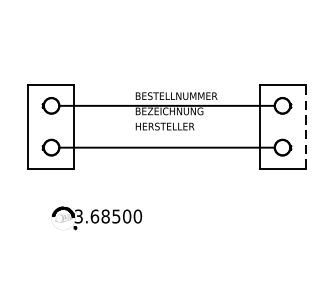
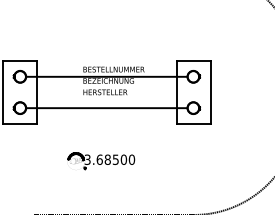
line: (305, 126) -> (210, 92), dashed -> solid
part: (97, 218) -> (101, 161), moved

